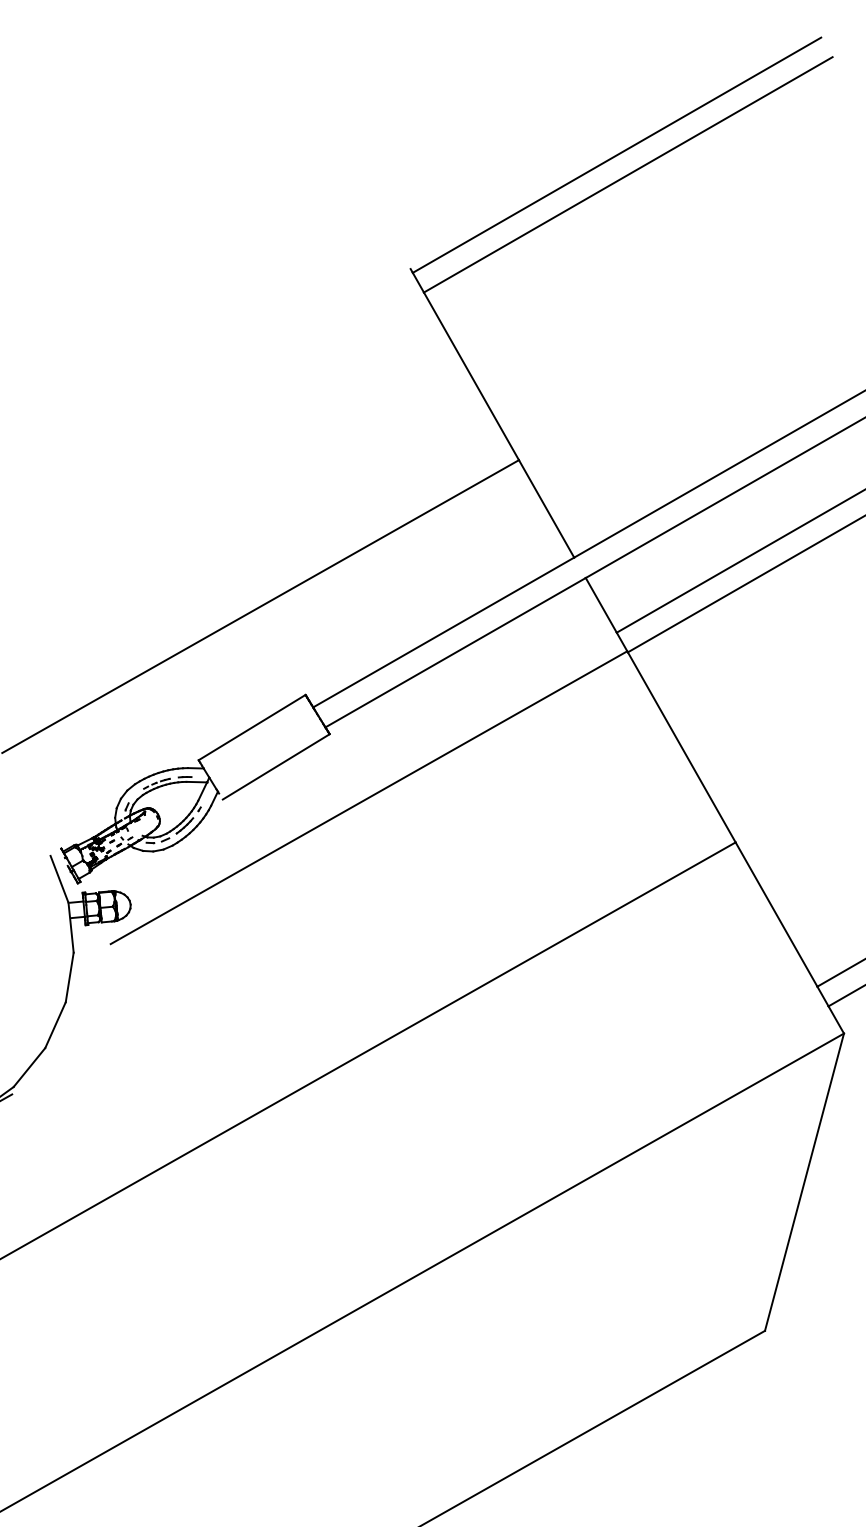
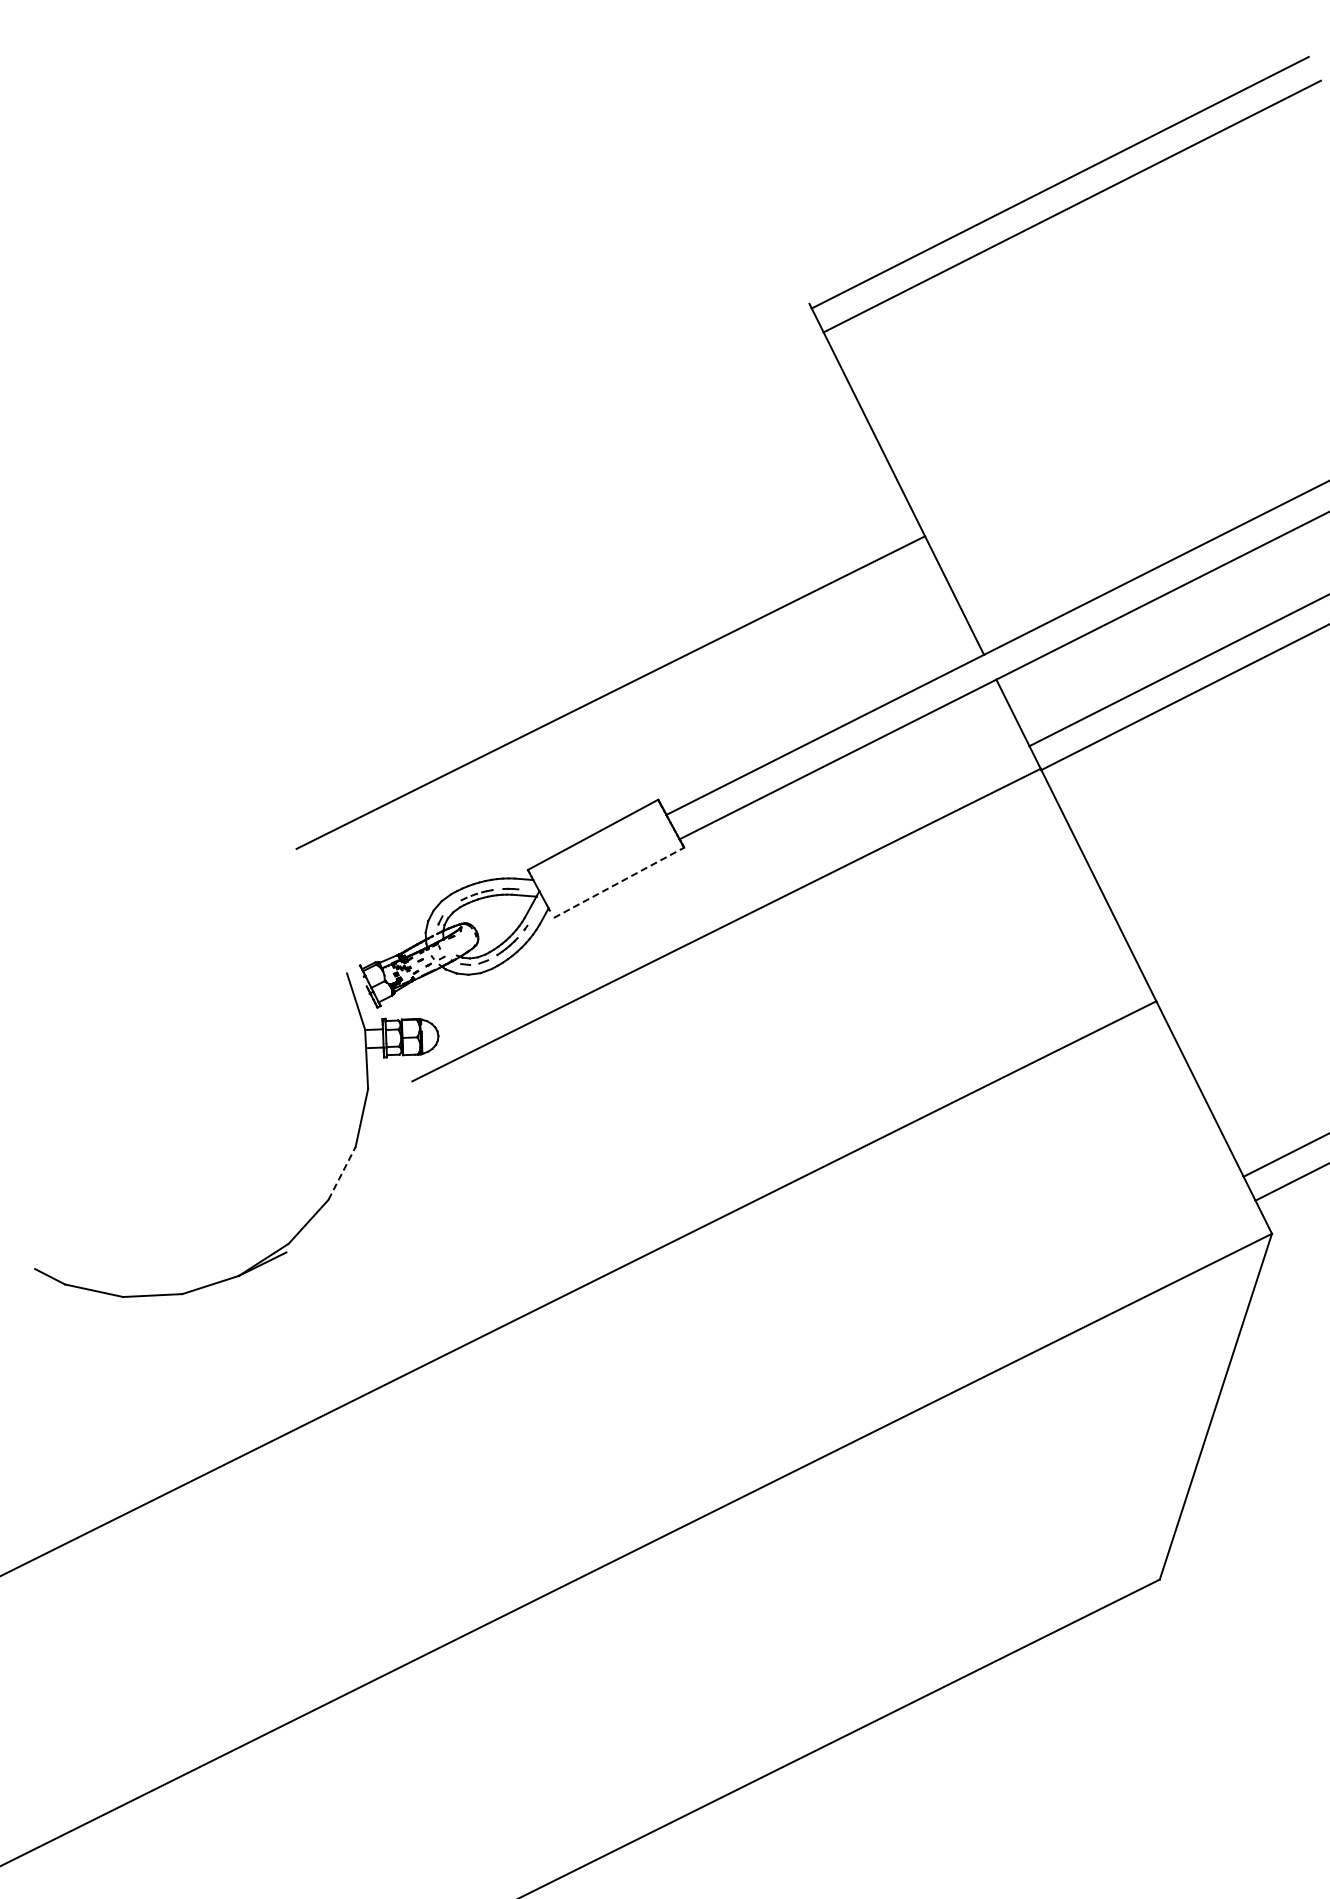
line: (276, 766) -> (619, 882), solid -> dashed
line: (55, 1025) -> (342, 1173), solid -> dashed

